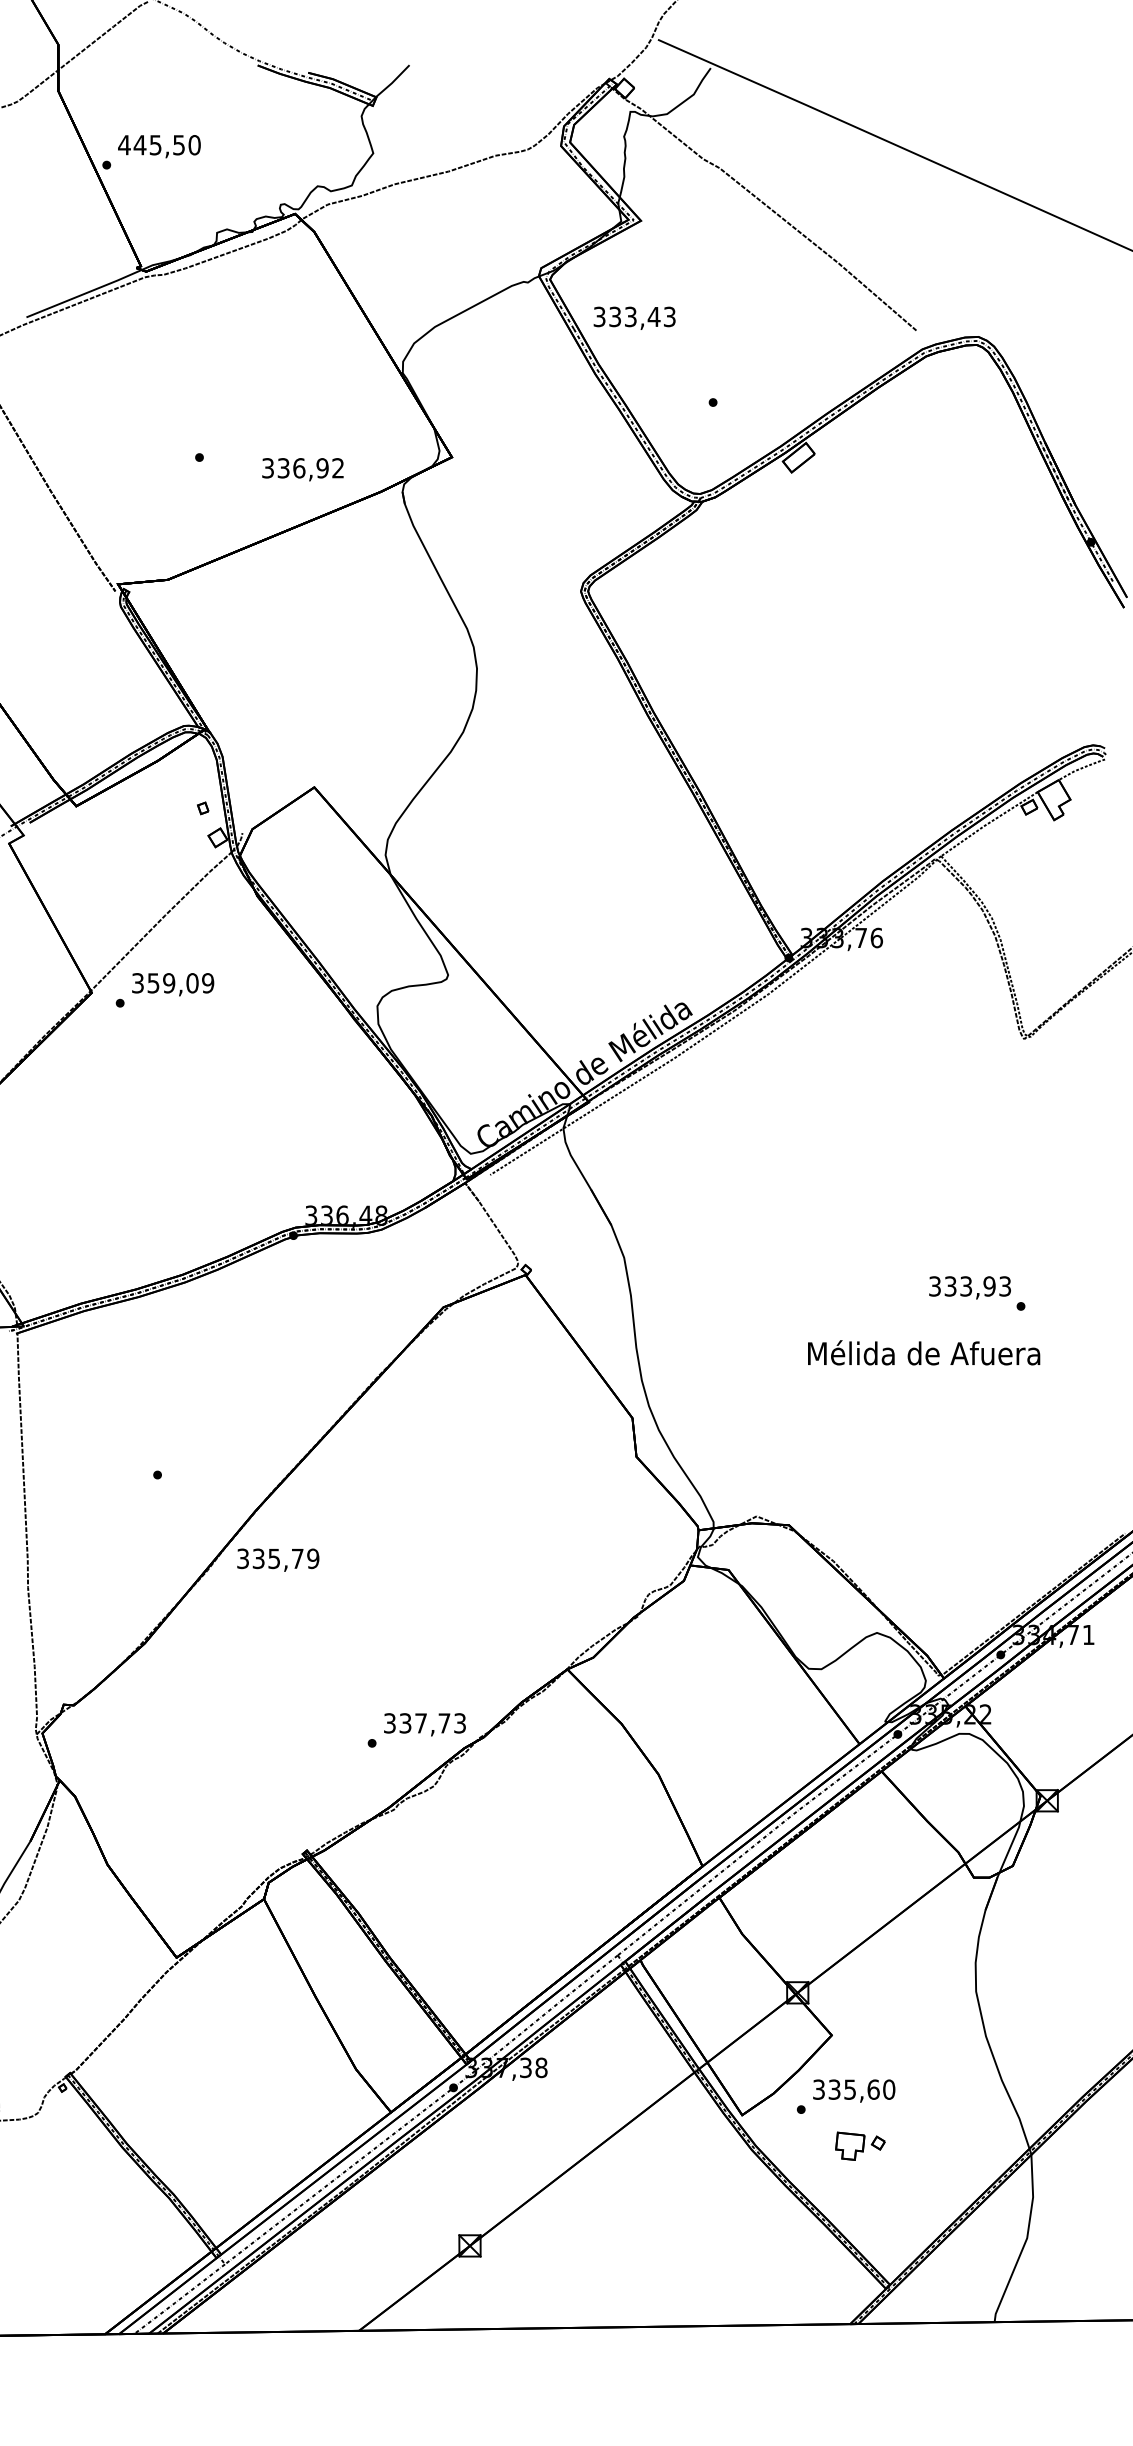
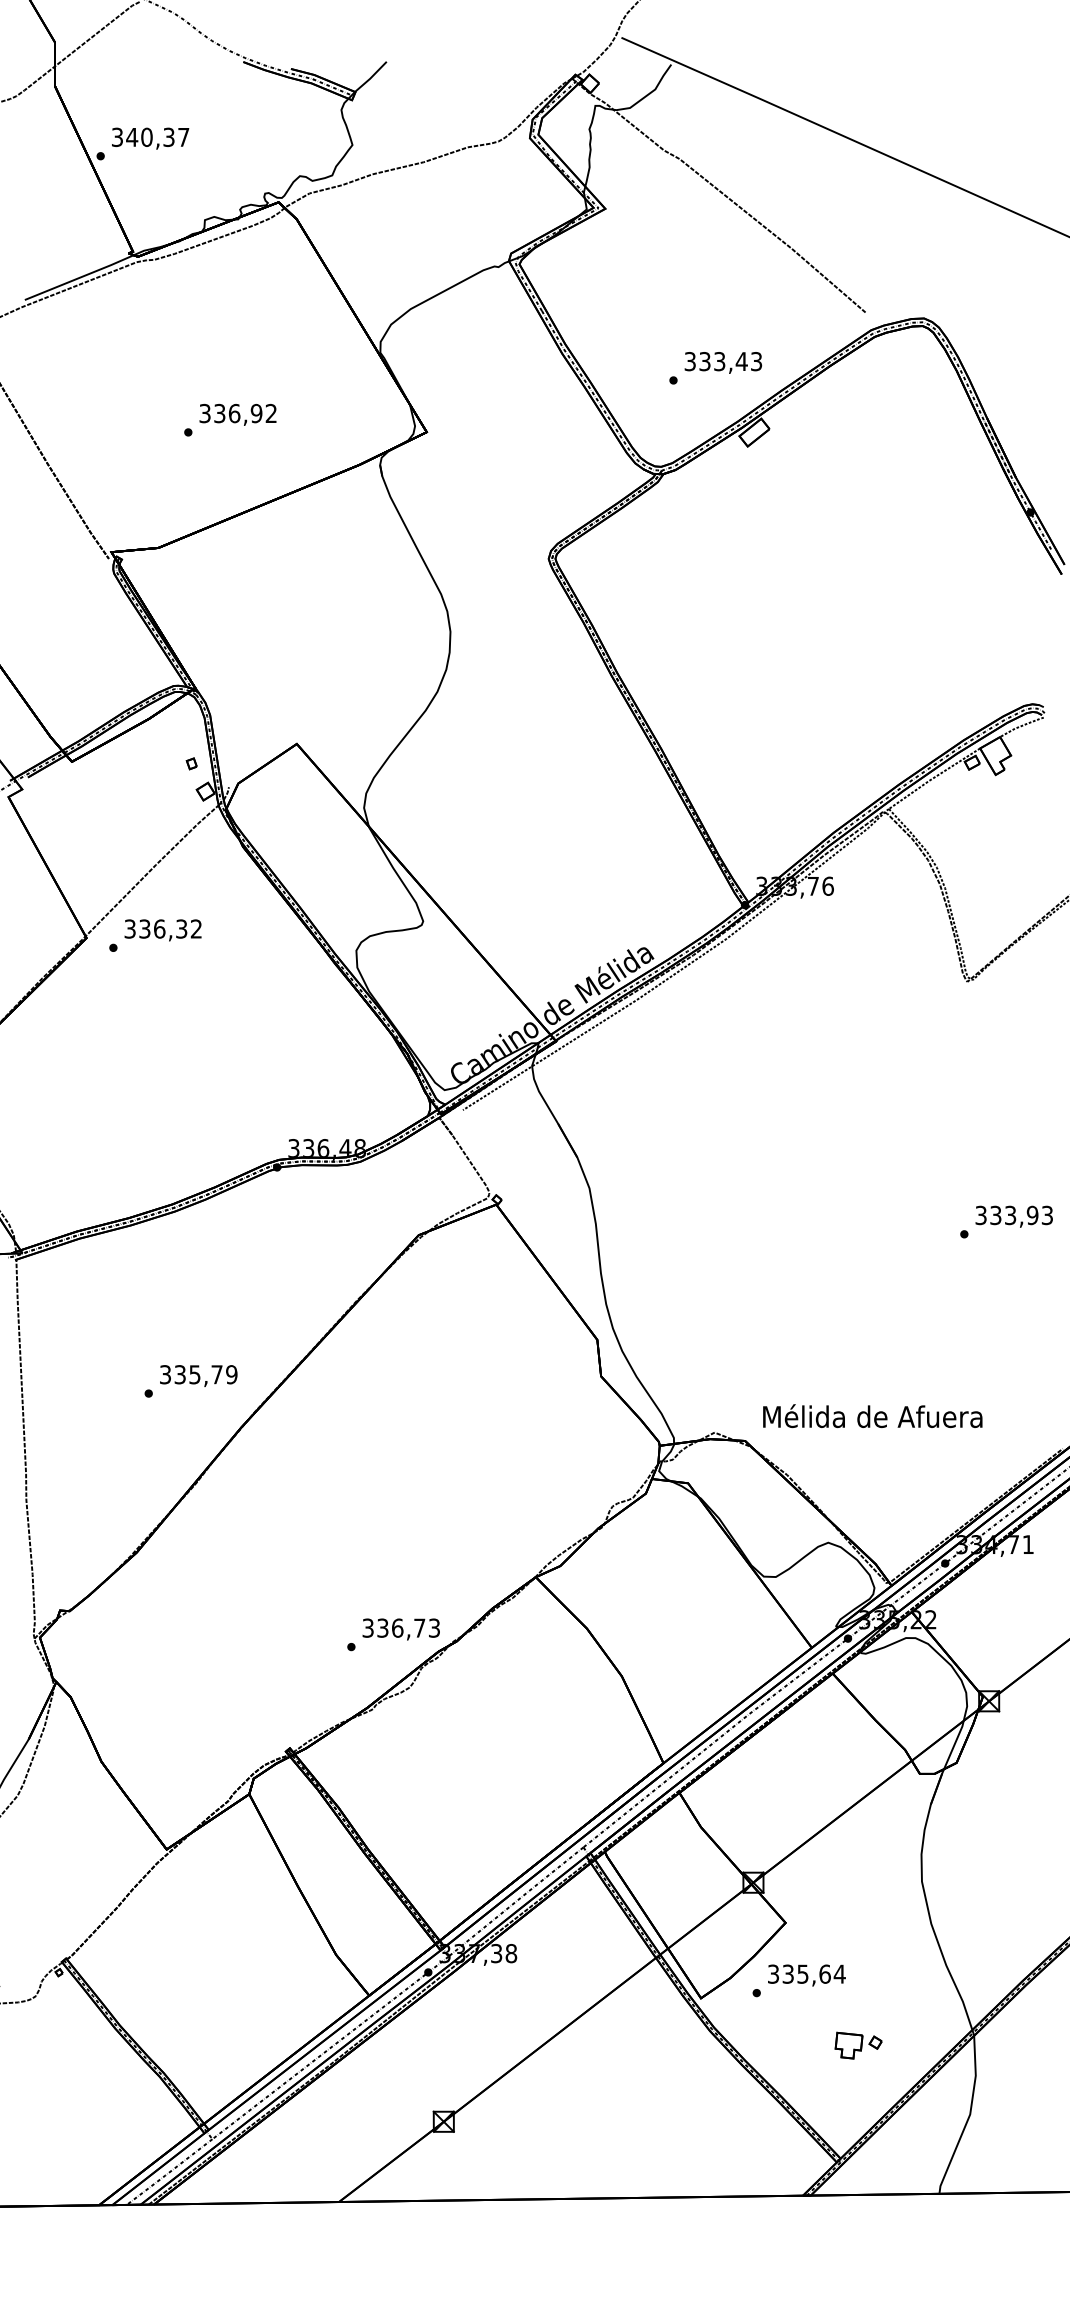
text: (159, 145) -> (150, 137), 445,50 -> 340,37
text: (634, 317) -> (723, 362), moved
text: (302, 469) -> (237, 414), moved
text: (180, 982) -> (170, 928), 359,09 -> 336,32
text: (969, 1287) -> (1013, 1216), moved
text: (923, 1353) -> (872, 1416), moved
text: (278, 1559) -> (198, 1375), moved
text: (420, 1722) -> (397, 1627), 337,73 -> 336,73
text: (888, 2088) -> (839, 1973), 335,60 -> 335,64
part: (860, 2146) -> (858, 2045), moved

